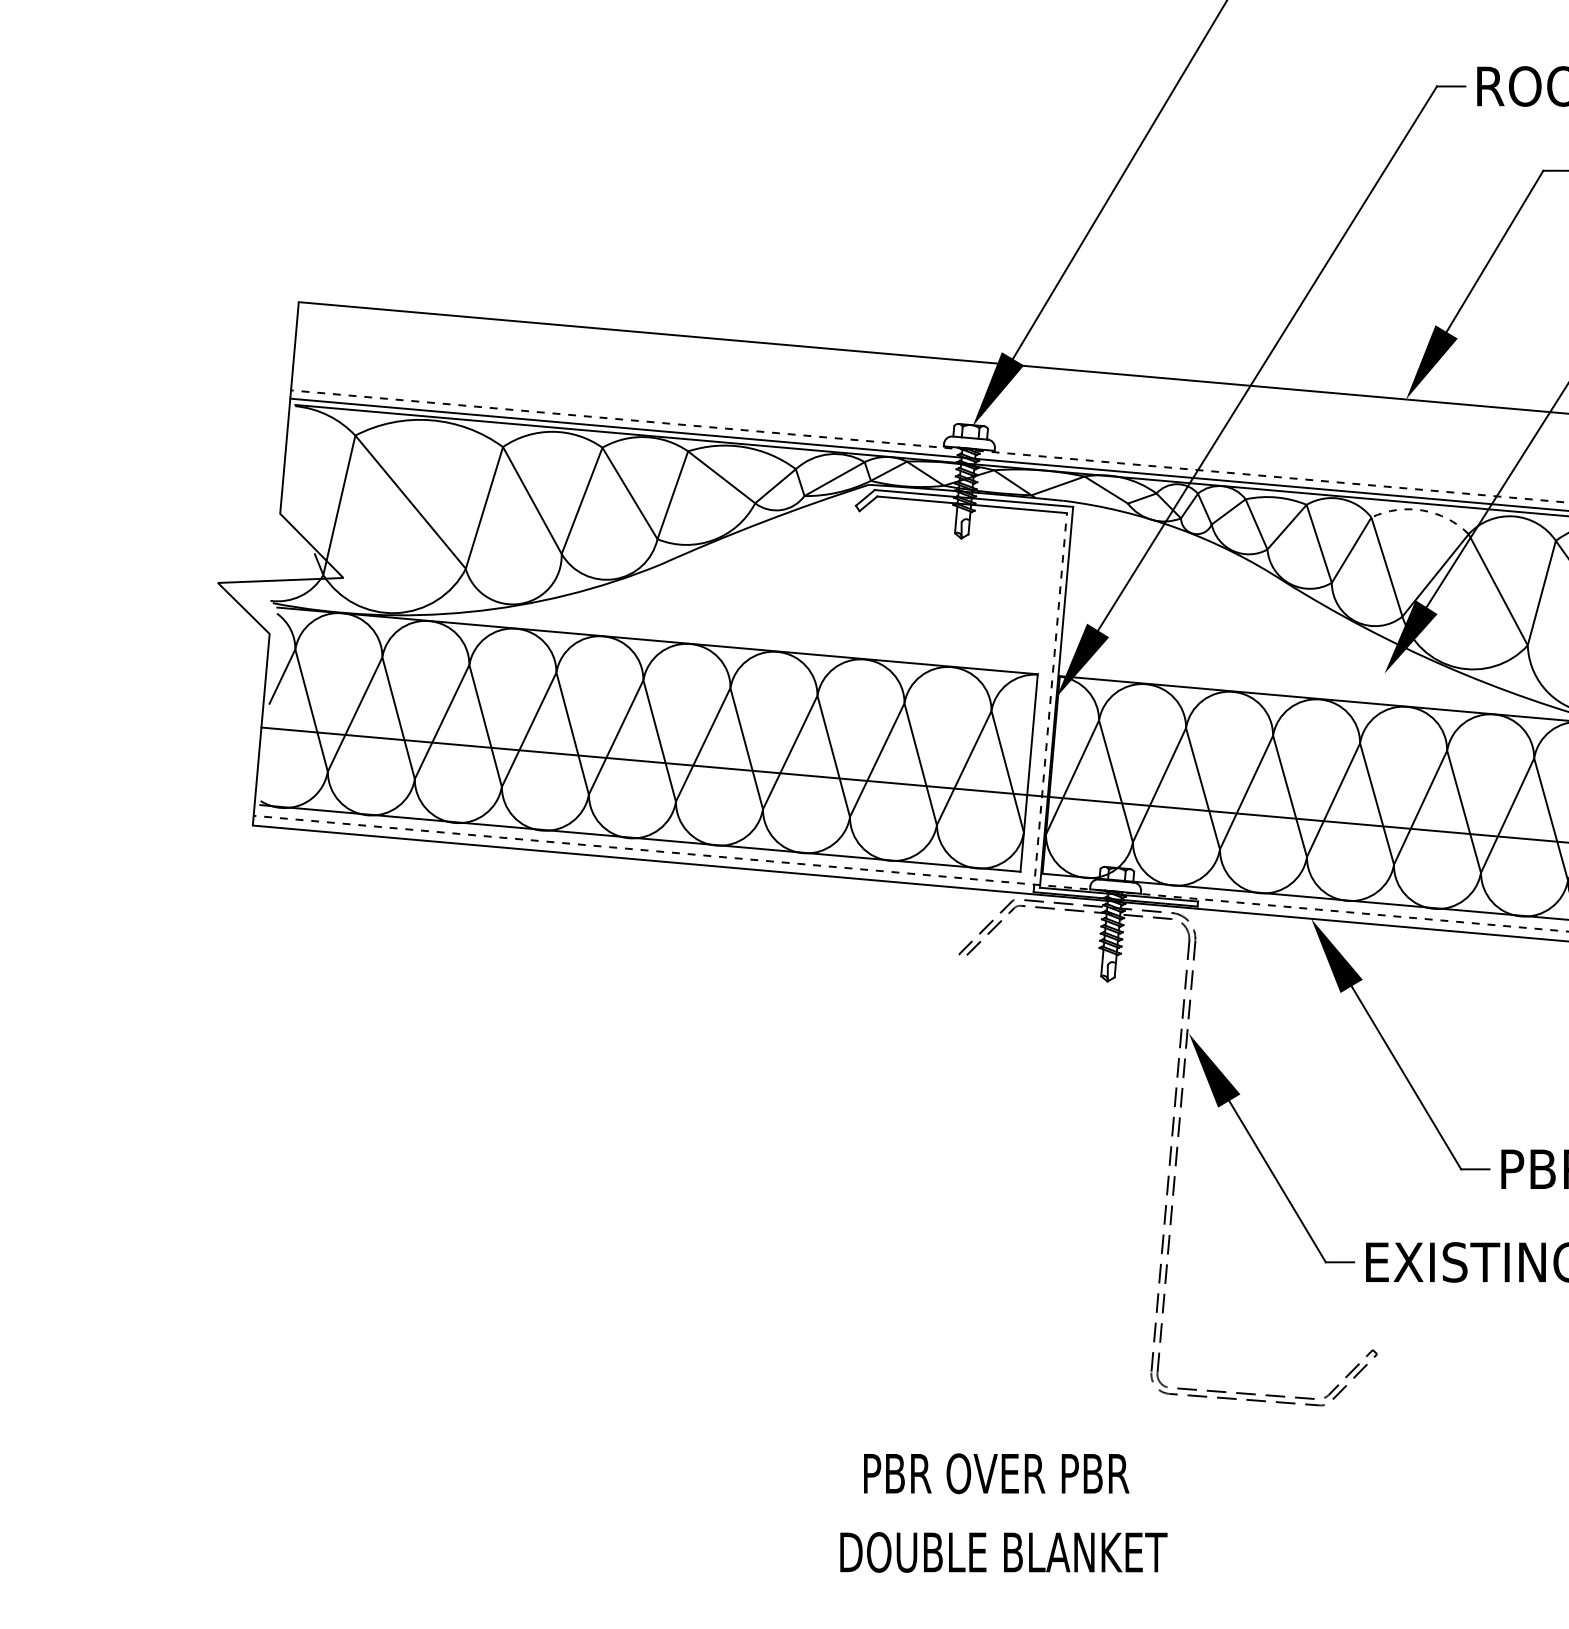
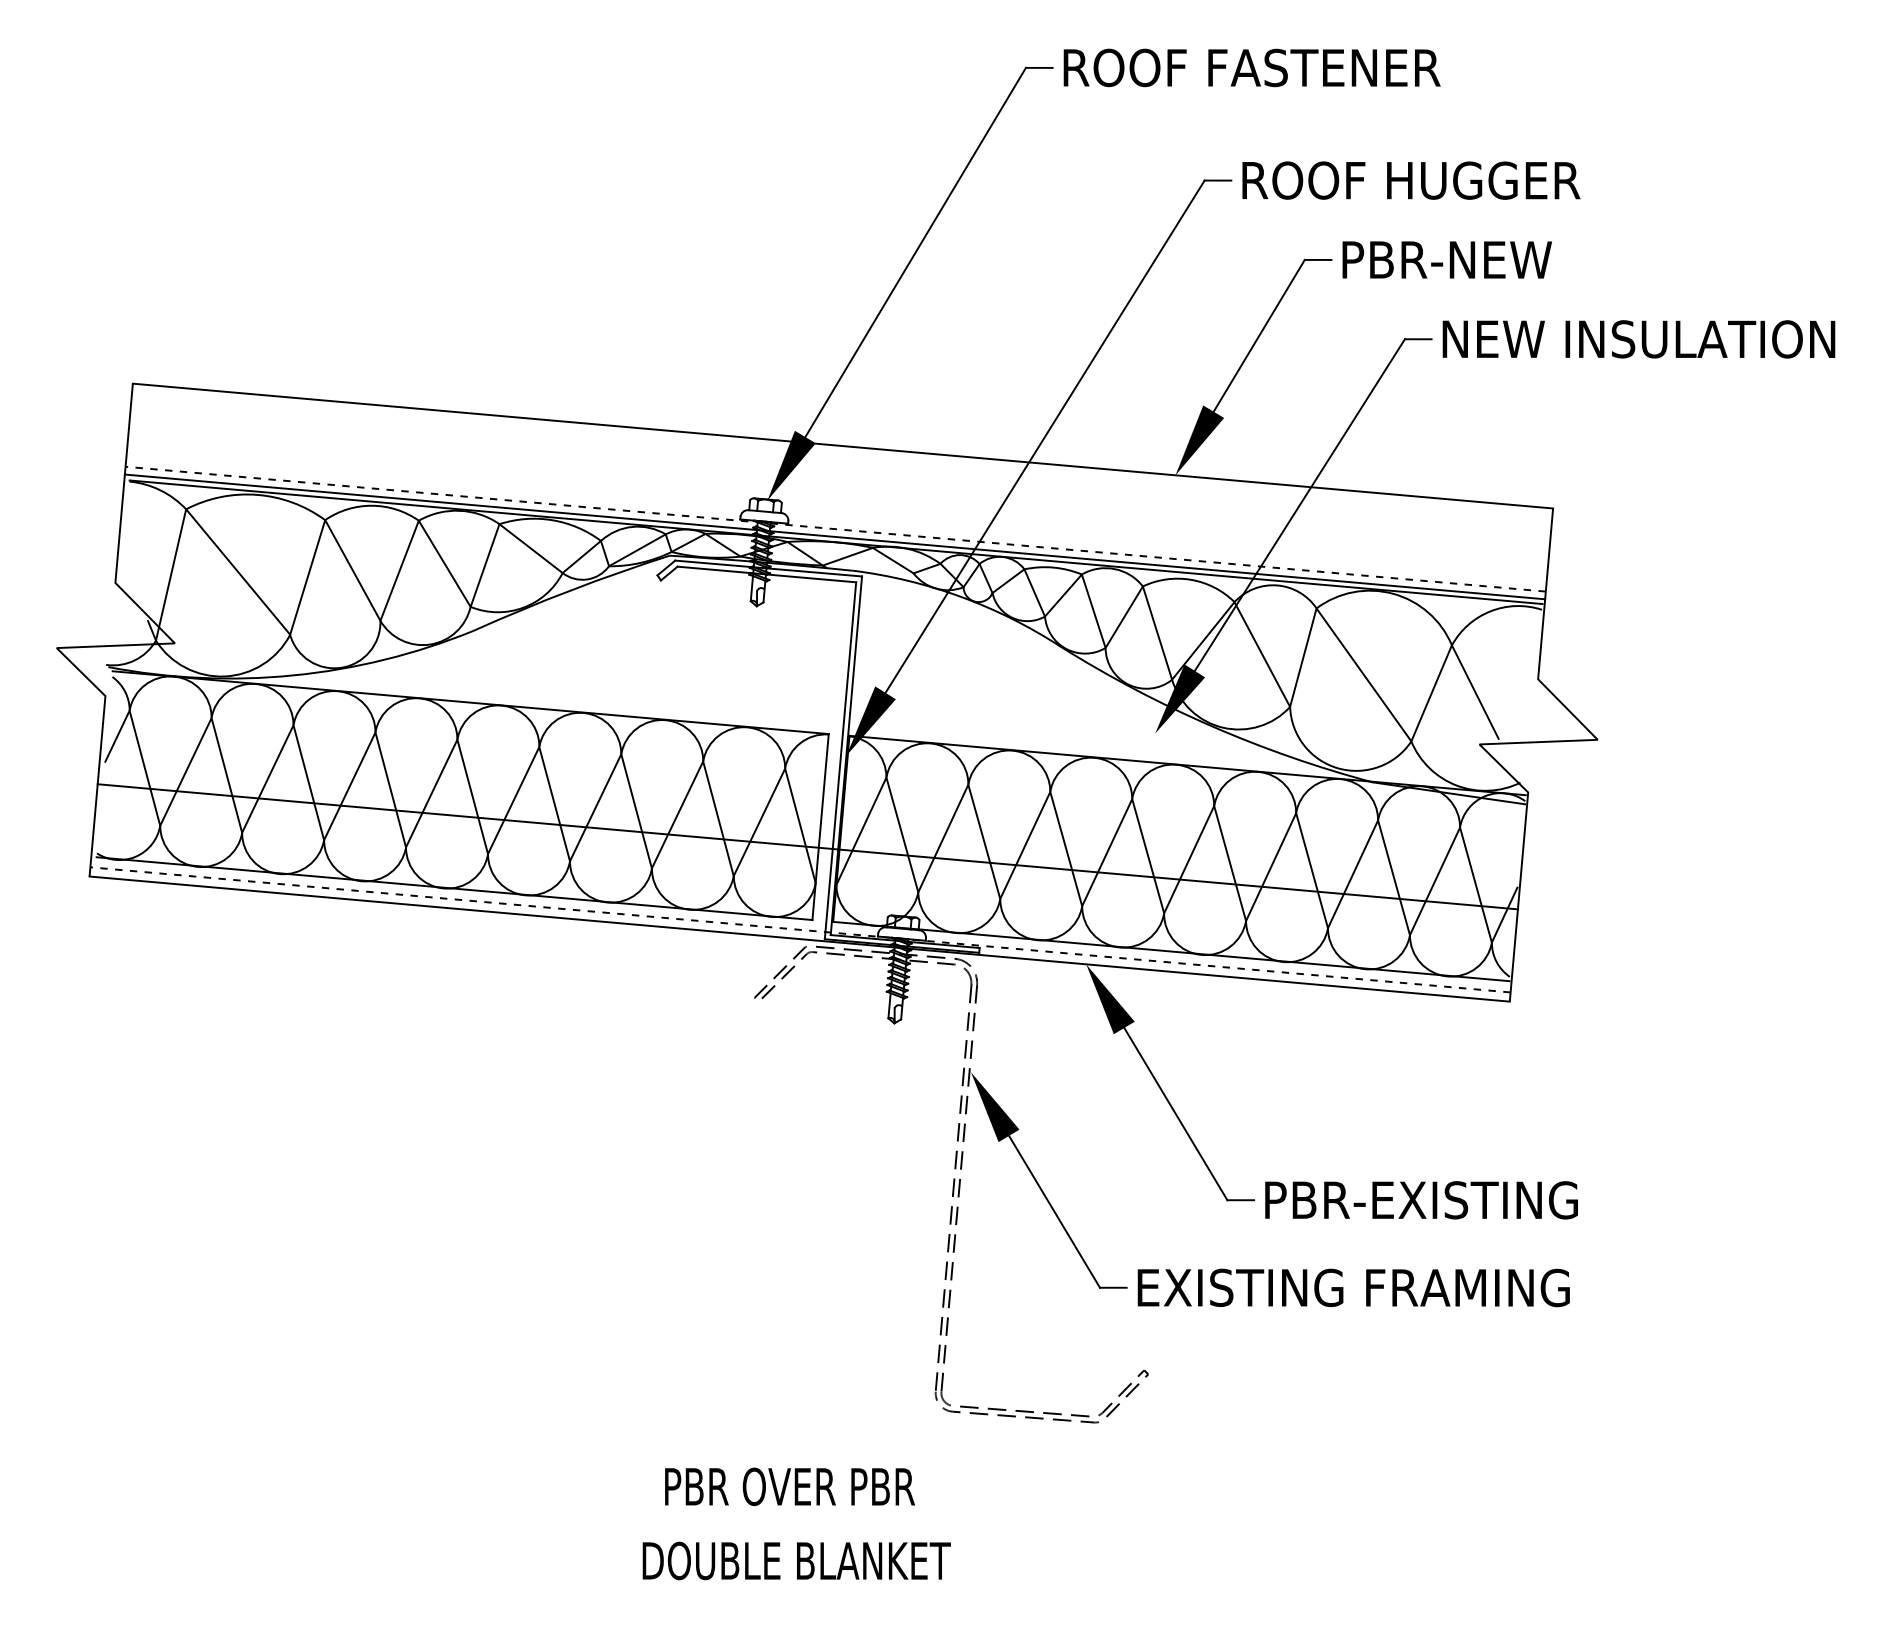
arc: (1423, 510) -> (1191, 579), dashed -> solid
line: (1050, 702) -> (840, 760), dashed -> solid

